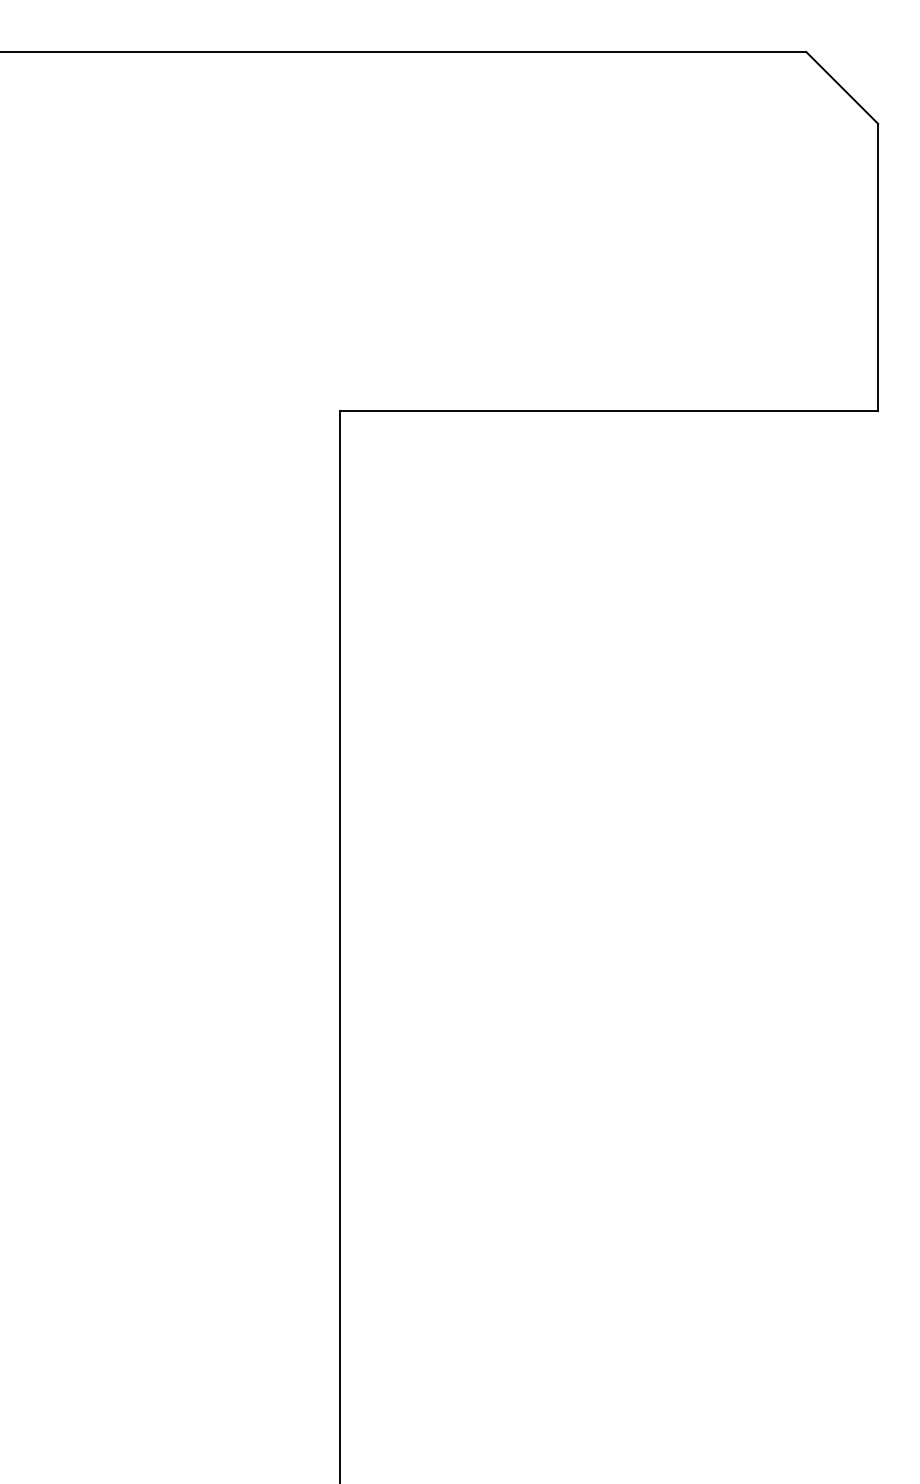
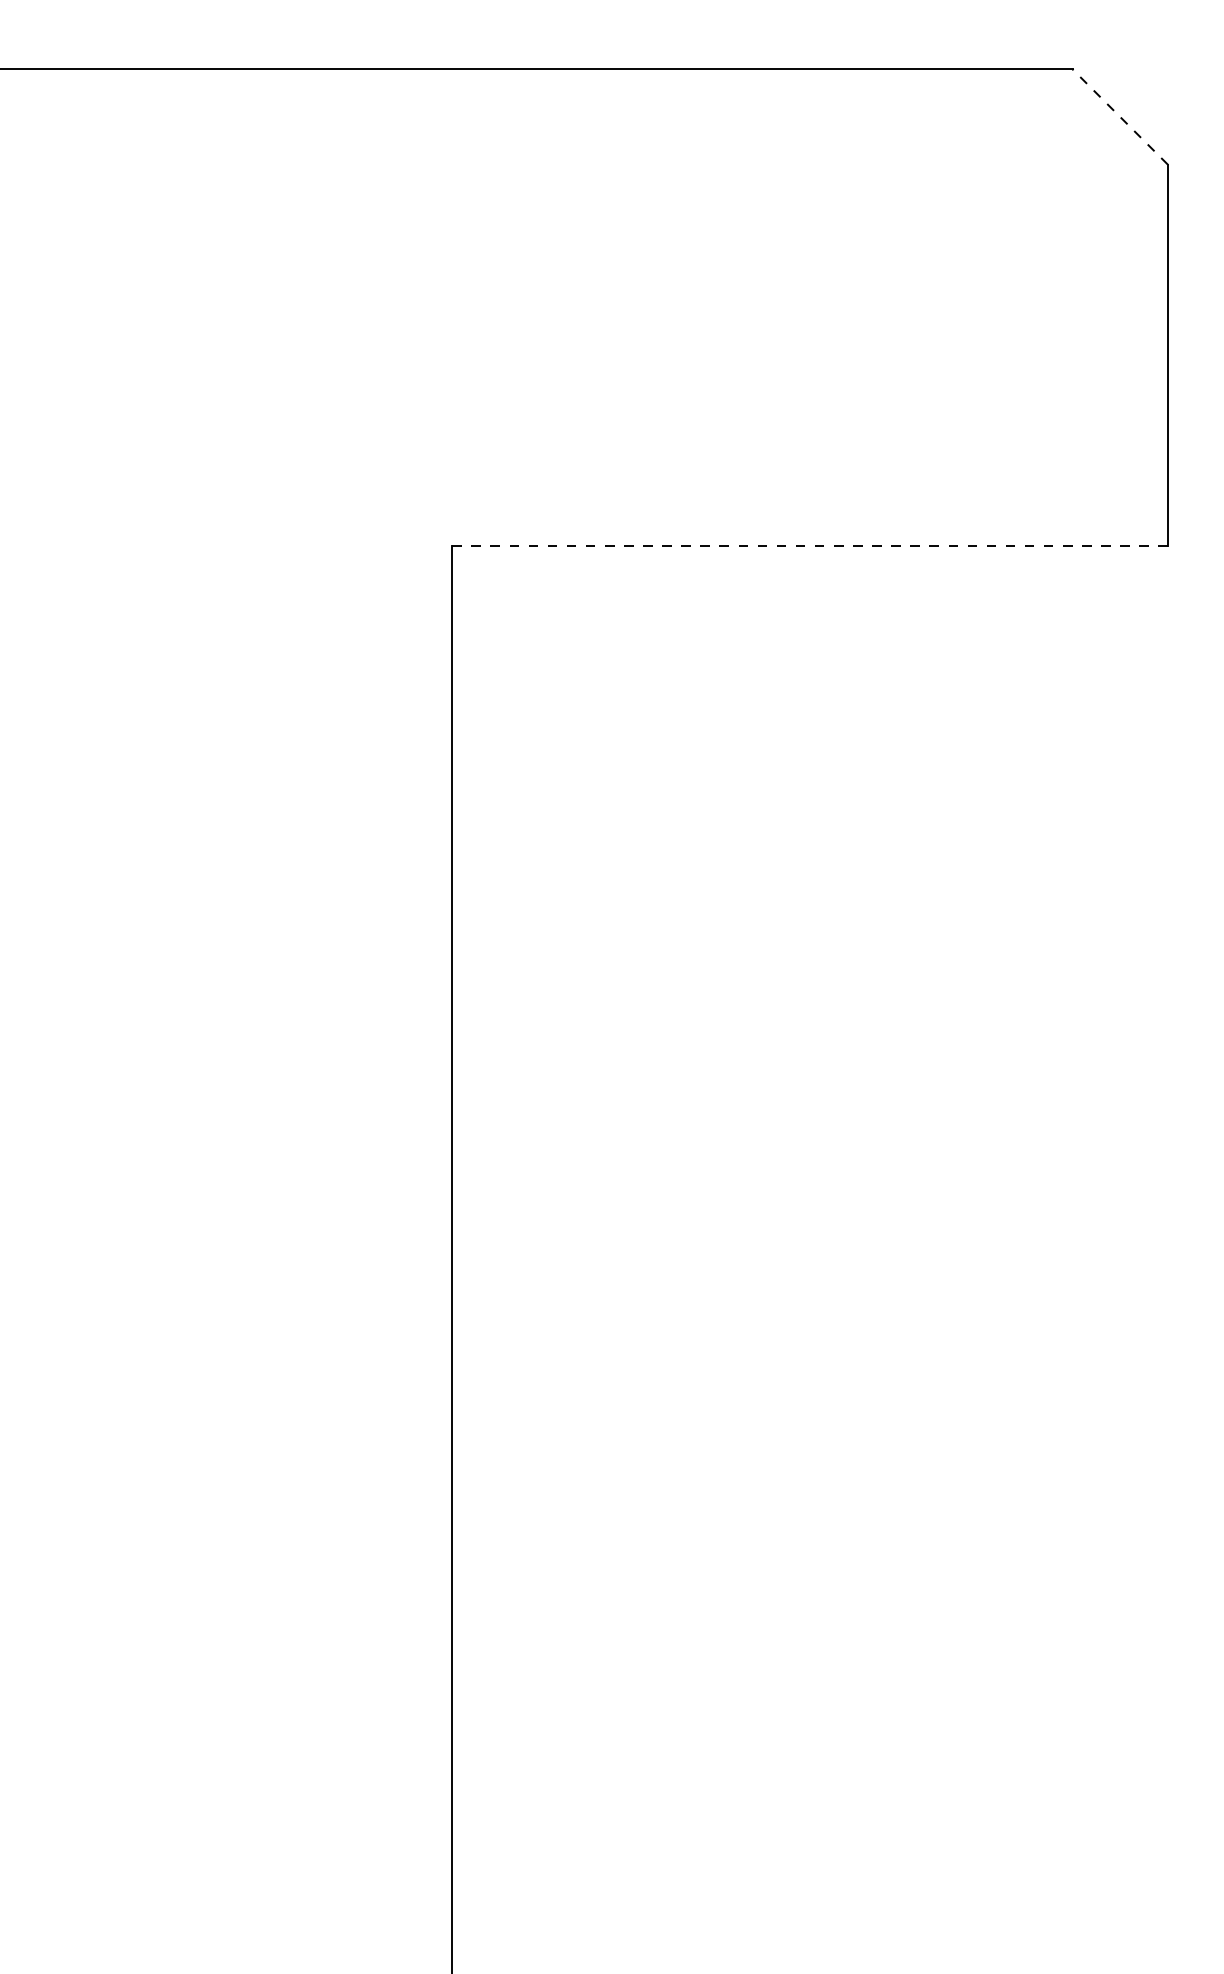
line: (841, 87) -> (1119, 116), solid -> dashed
line: (609, 410) -> (810, 546), solid -> dashed

